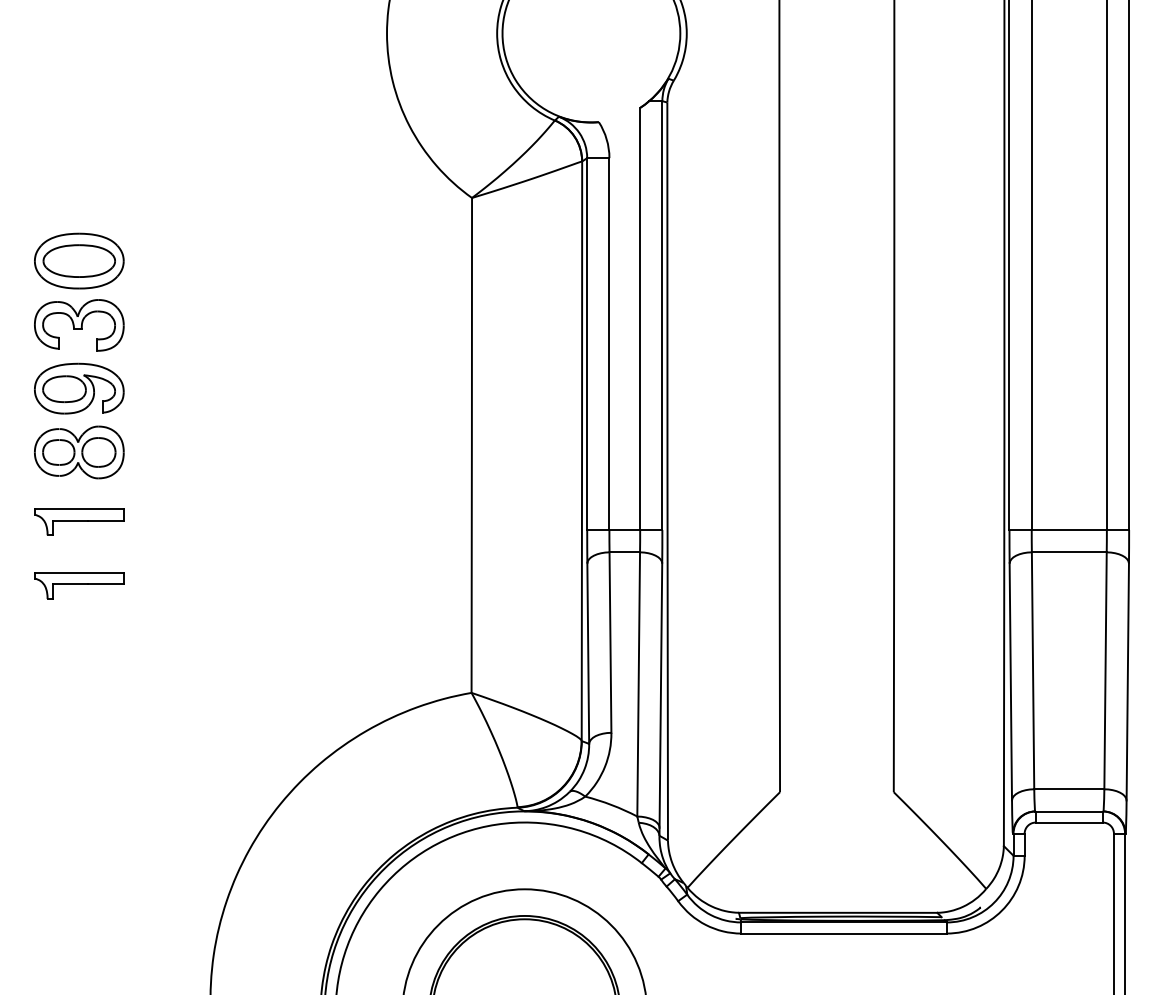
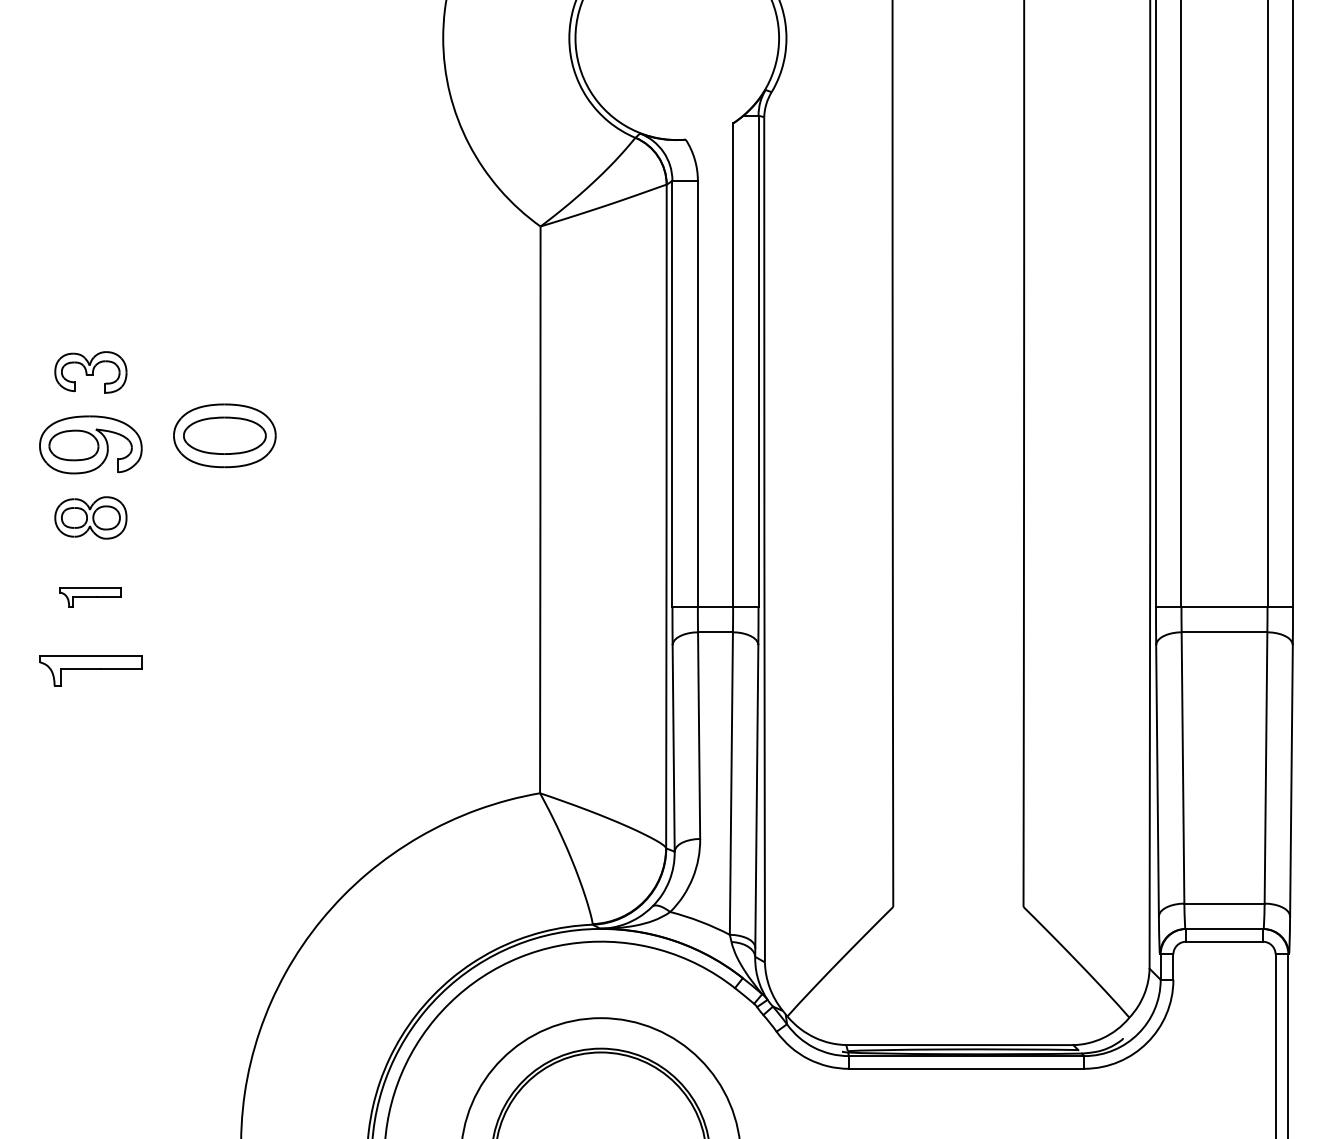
part: (78, 260) -> (224, 435), moved
part: (78, 325) -> (90, 372), size x0.7
part: (78, 452) -> (90, 517), size x0.7
part: (78, 521) -> (90, 597), size x0.6

